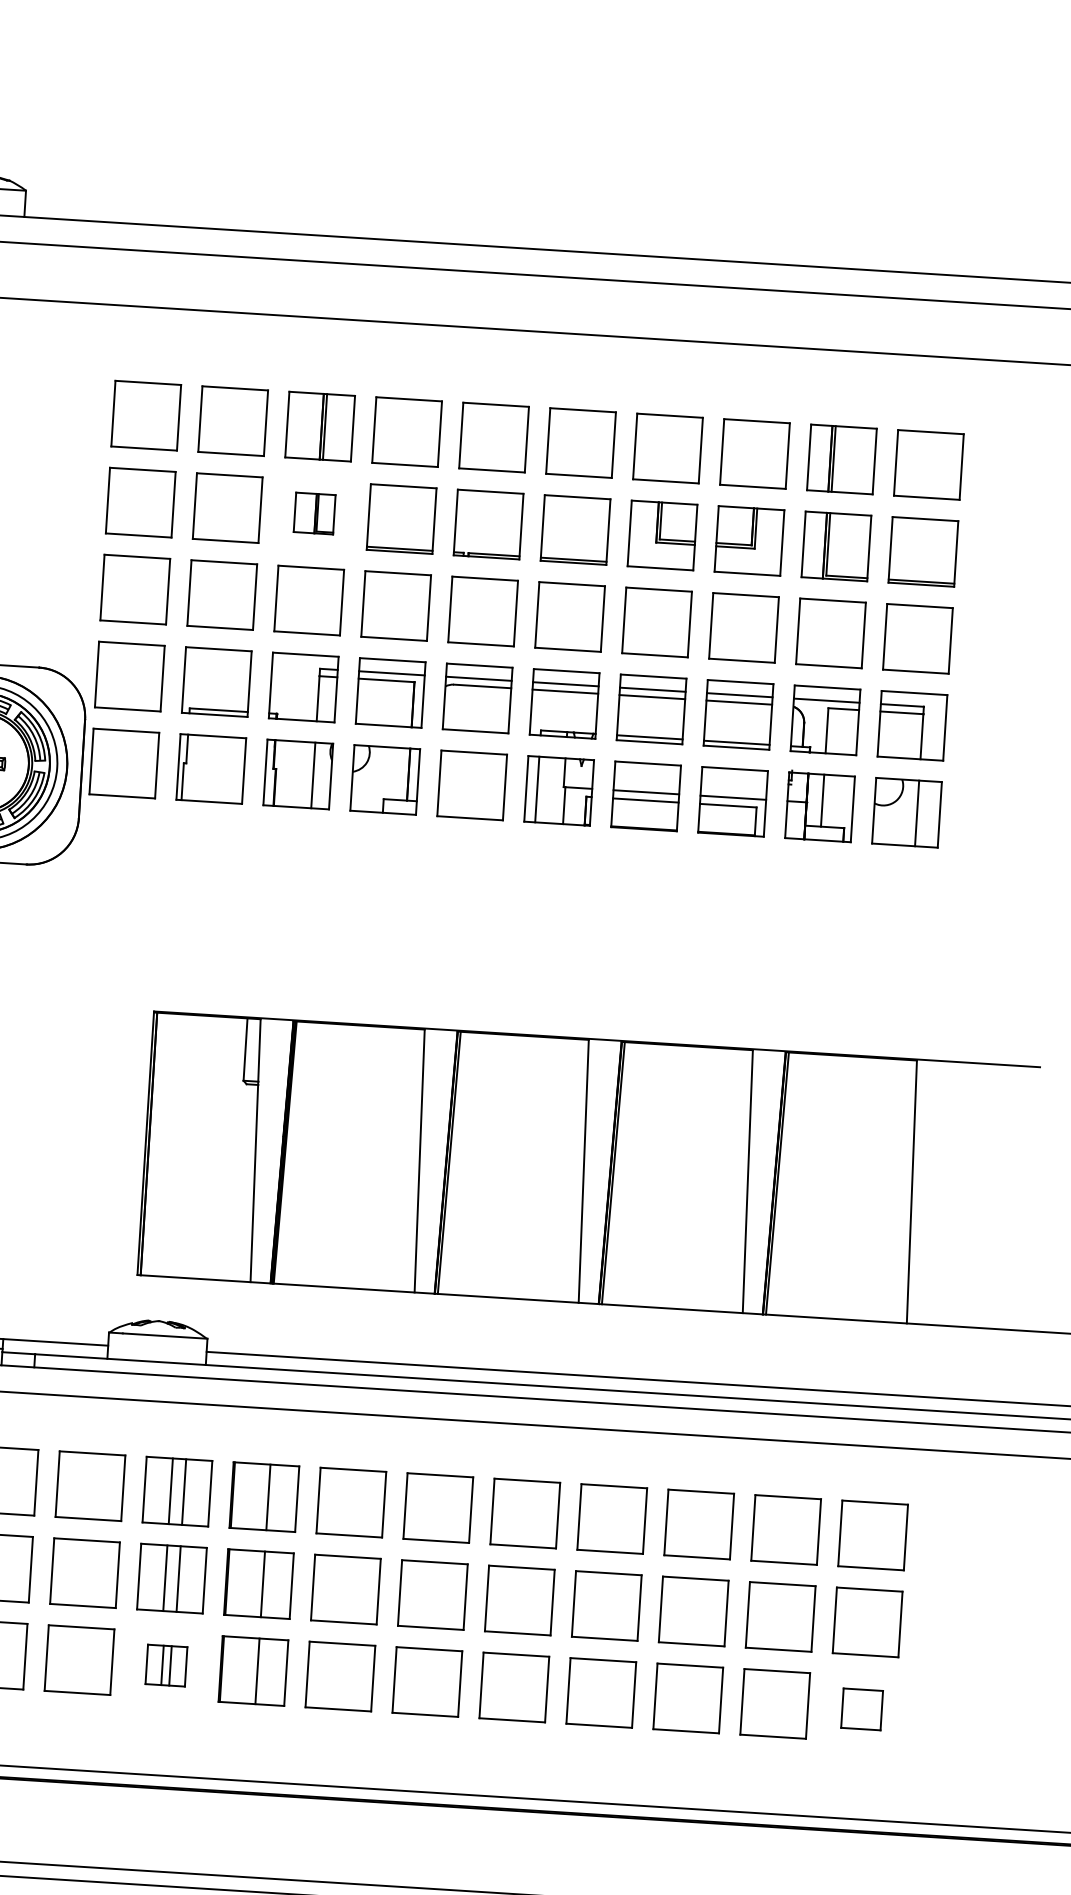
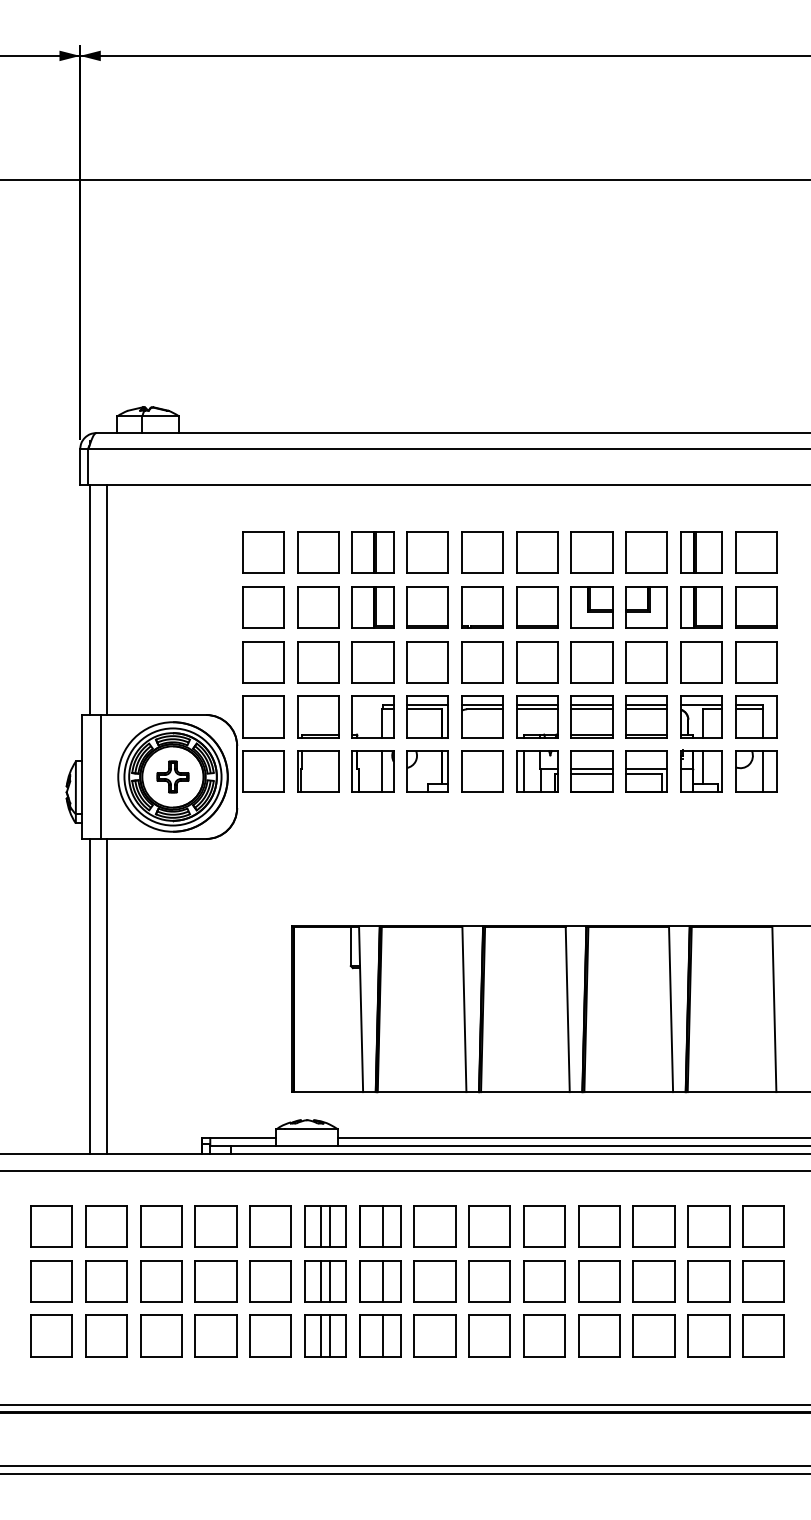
part: (313, 513) -> (372, 607), size x1.67
part: (166, 1664) -> (325, 1335), size x1.67
part: (862, 1708) -> (763, 1335), size x1.67

